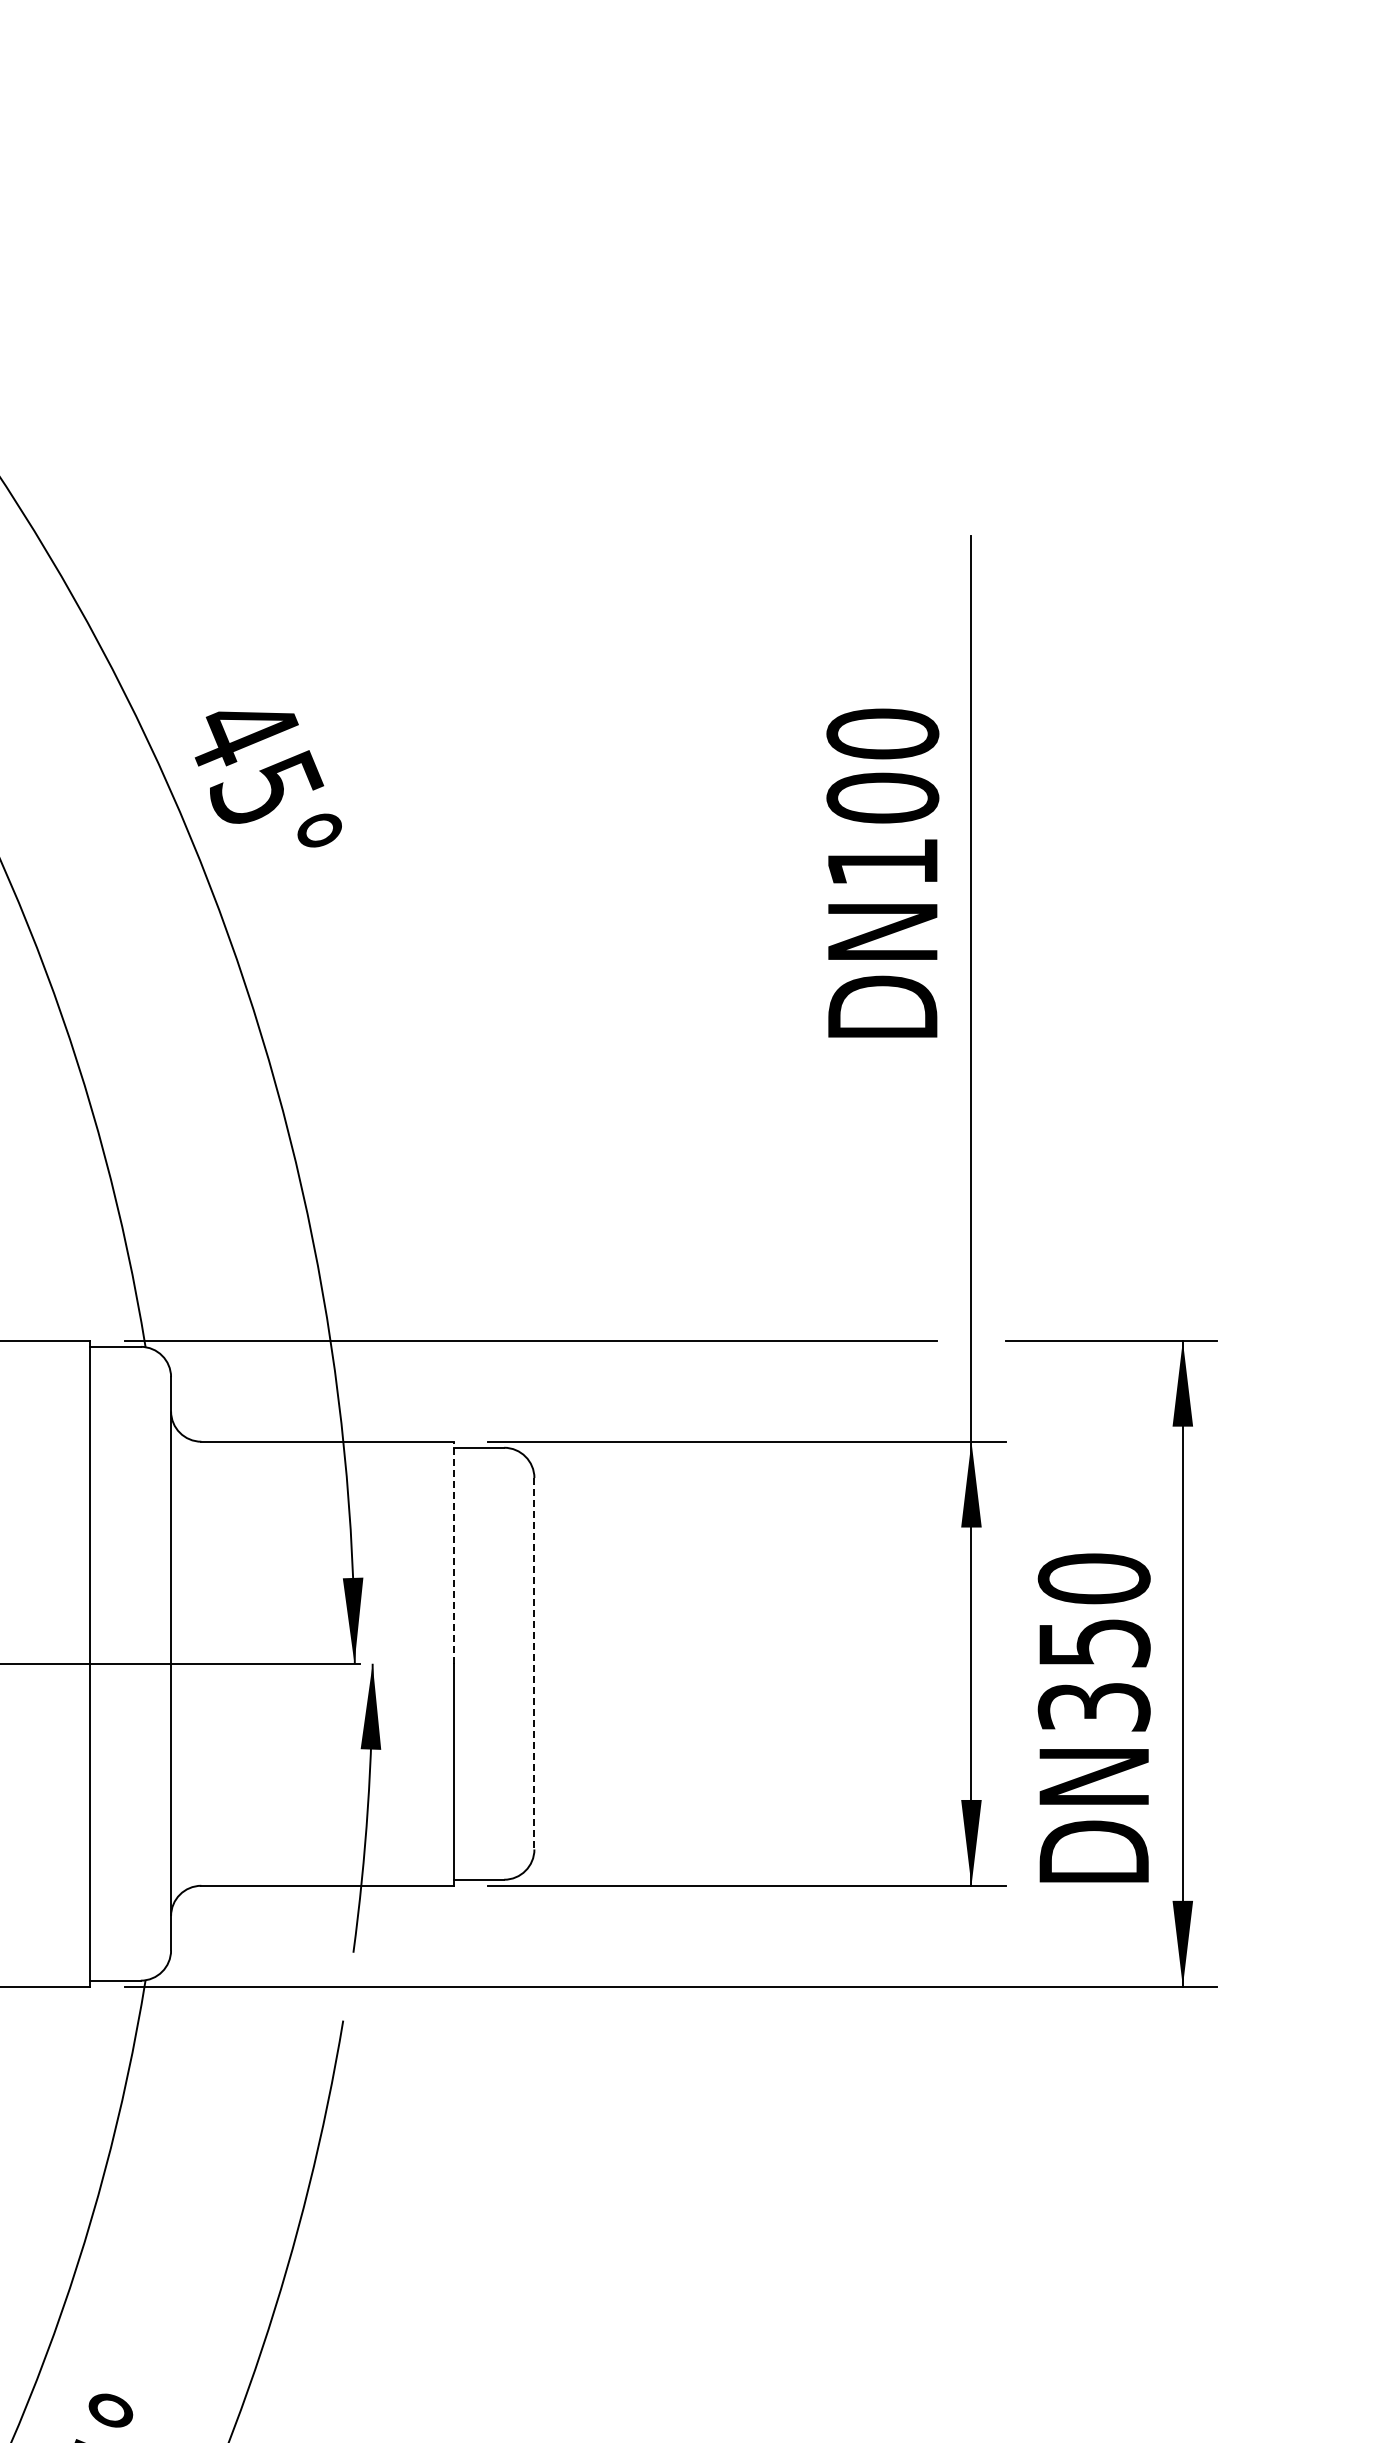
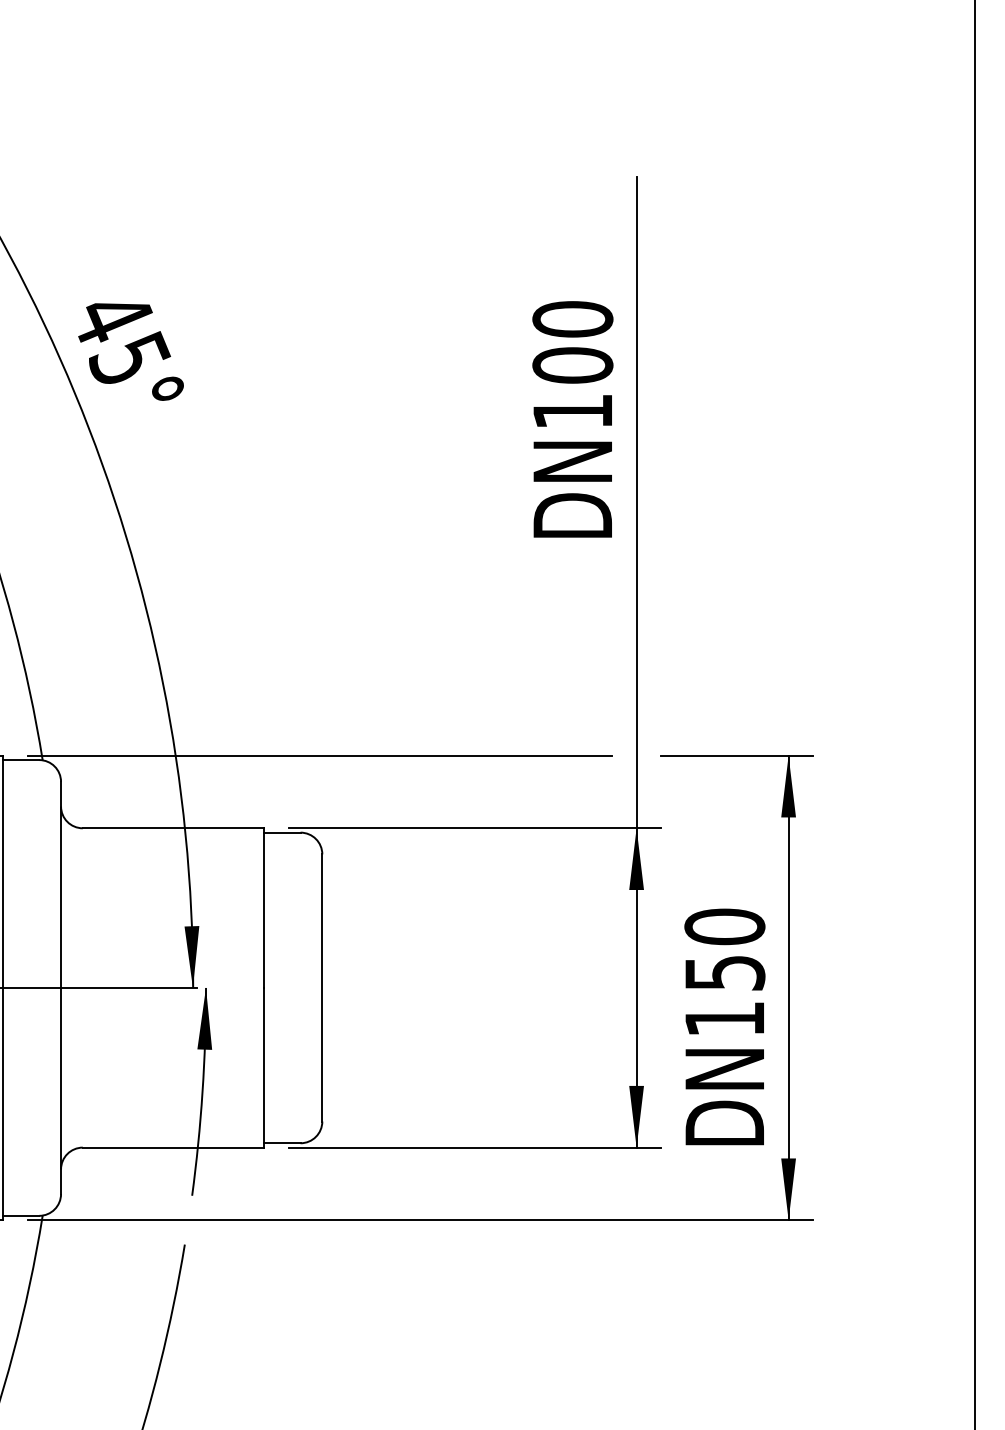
line: (453, 1552) -> (264, 907), dashed -> solid
line: (534, 1663) -> (322, 987), dashed -> solid
text: (1093, 1707) -> (724, 1019), DN350 -> DN150

